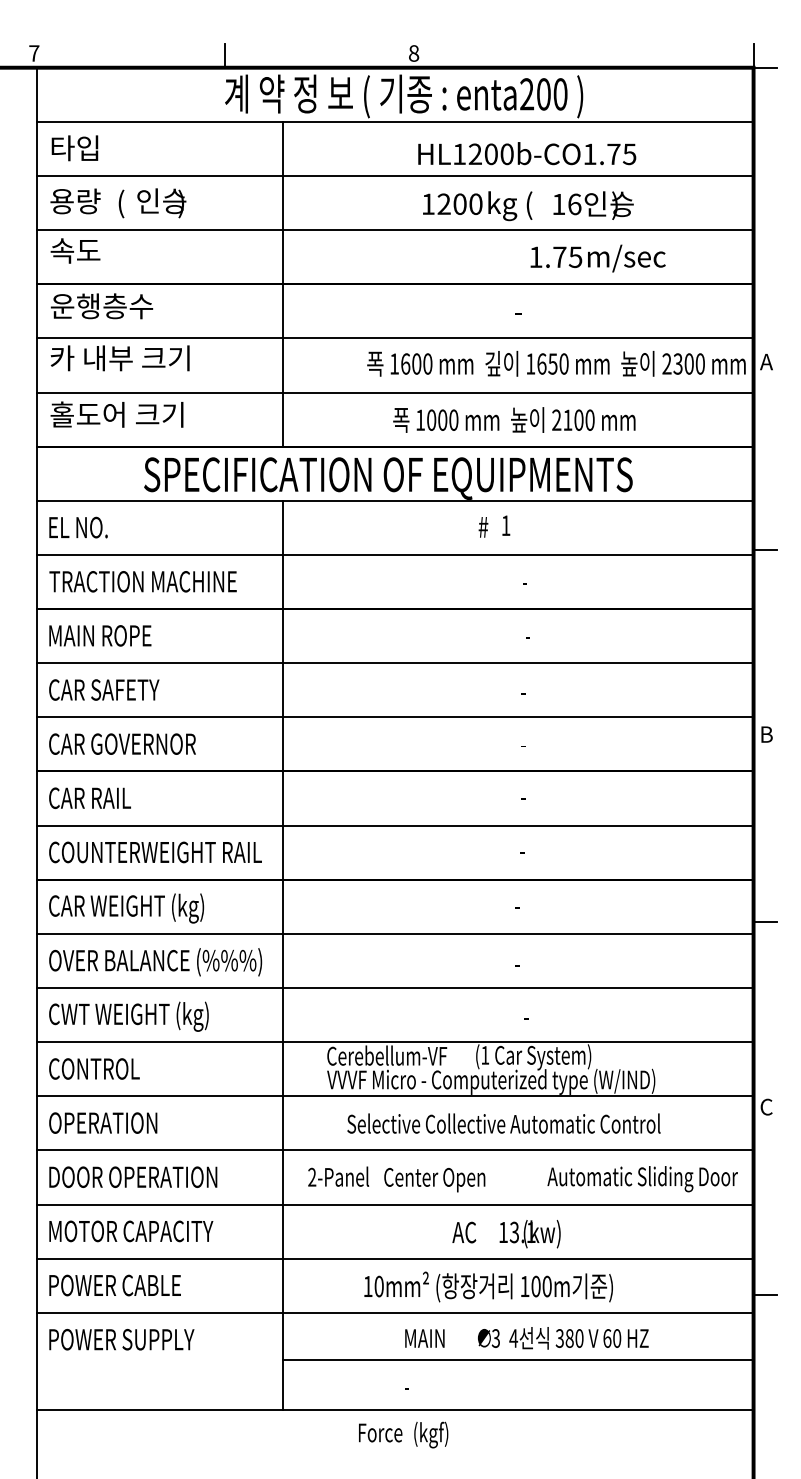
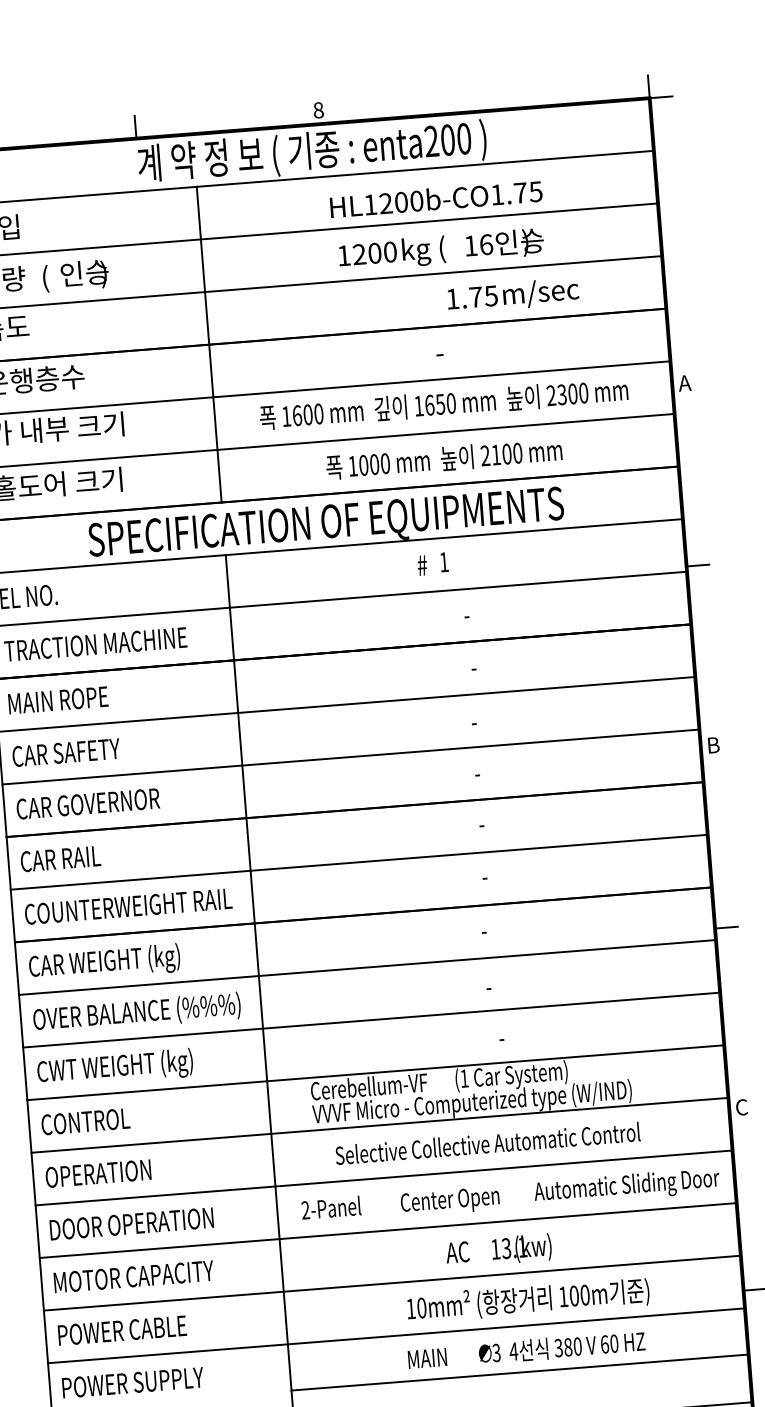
text: (556, 363) -> (443, 403), moved
text: (434, 1180) -> (450, 1202), moved
text: (488, 1286) -> (528, 1299), moved

